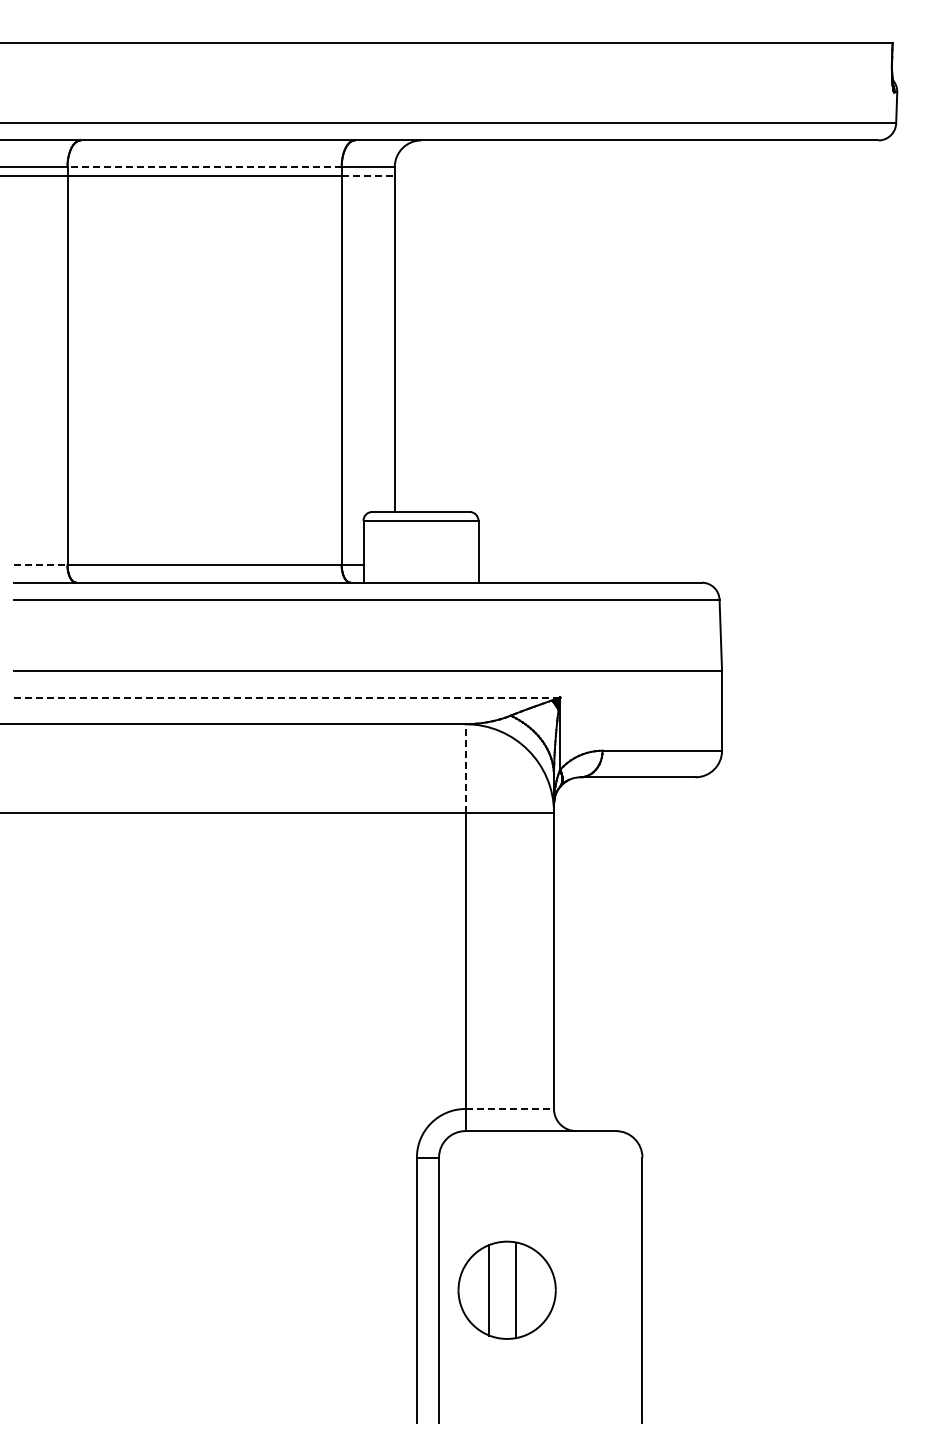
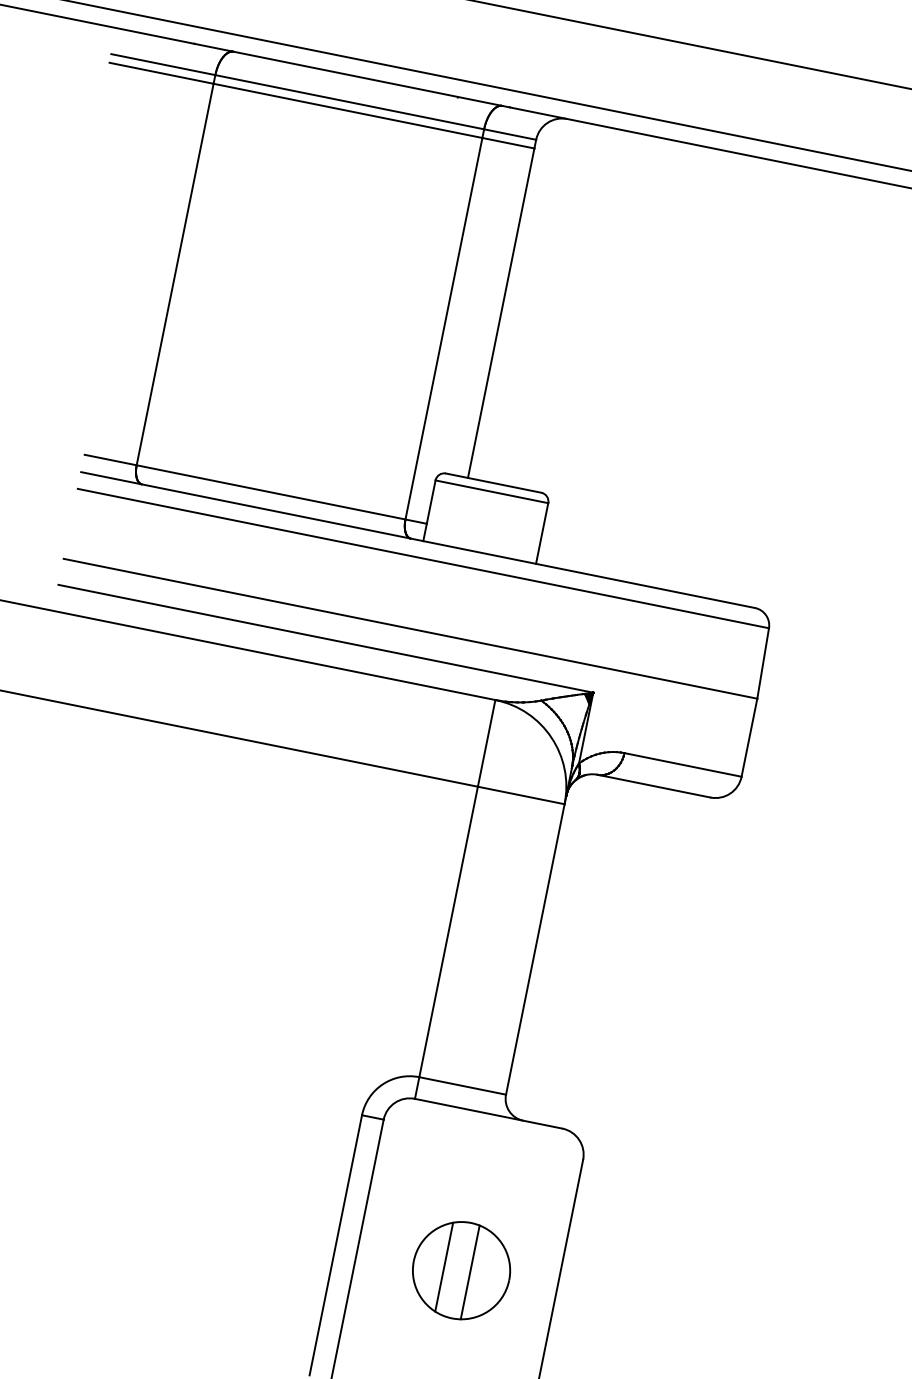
line: (204, 166) -> (349, 101), dashed -> solid
line: (368, 175) -> (508, 142), dashed -> solid
line: (41, 565) -> (111, 460), dashed -> solid
line: (287, 697) -> (326, 638), dashed -> solid
line: (465, 767) -> (486, 742), dashed -> solid
line: (510, 1108) -> (463, 1085), dashed -> solid
part: (506, 1289) -> (461, 1269), moved

